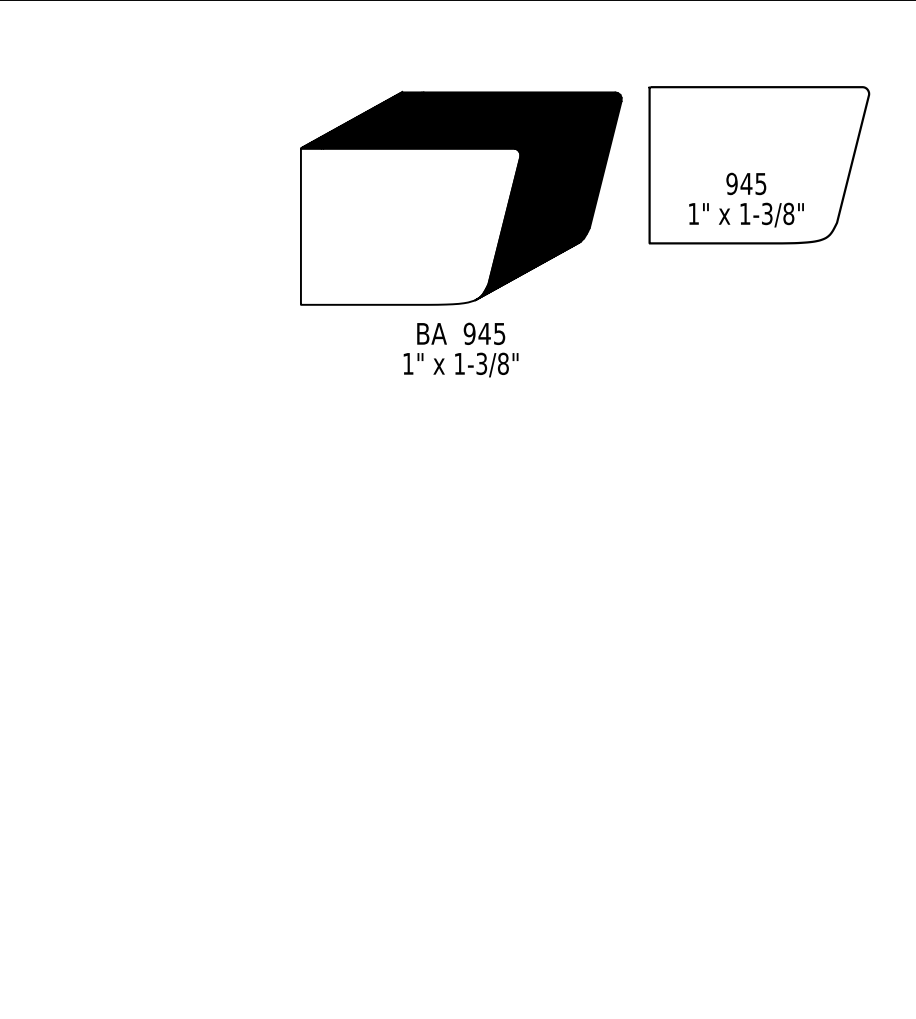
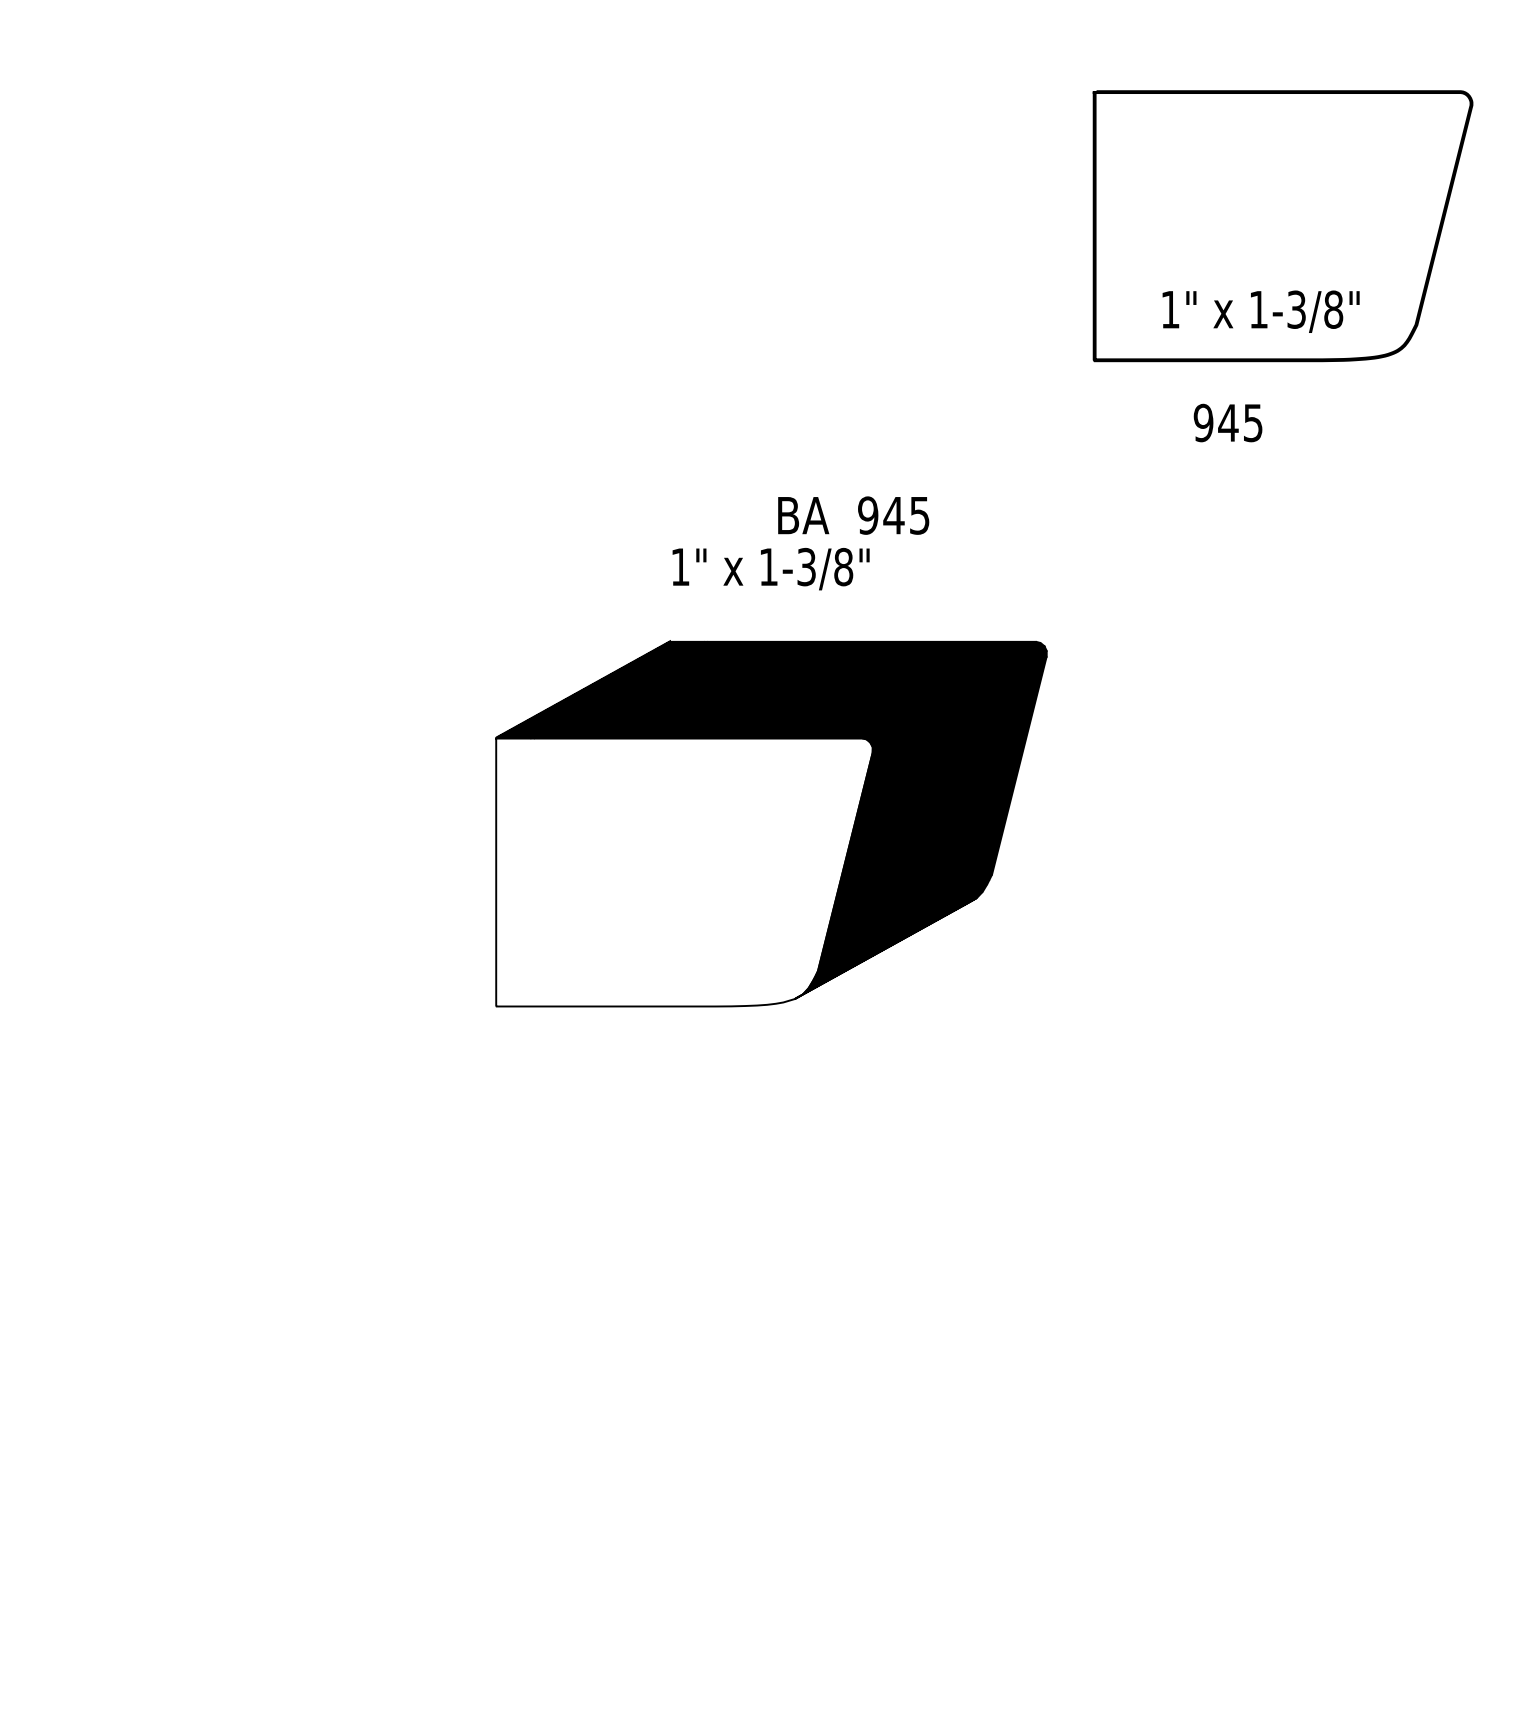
text: (746, 183) -> (1228, 422), moved
part: (461, 197) -> (771, 822), moved
text: (461, 333) -> (854, 514), moved

